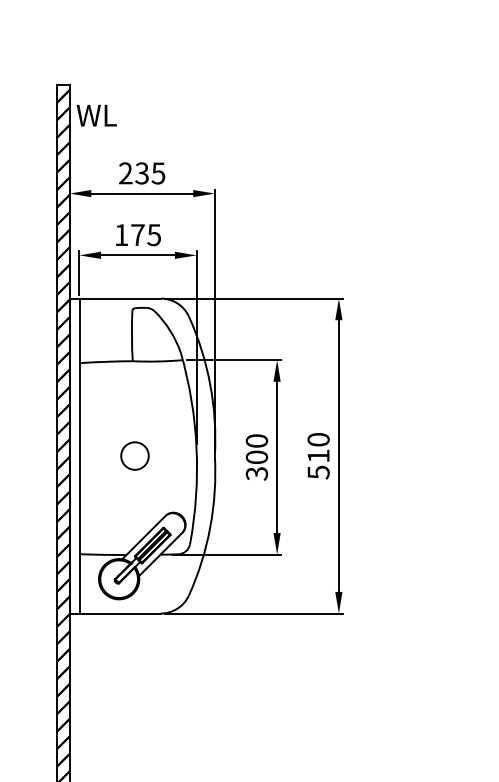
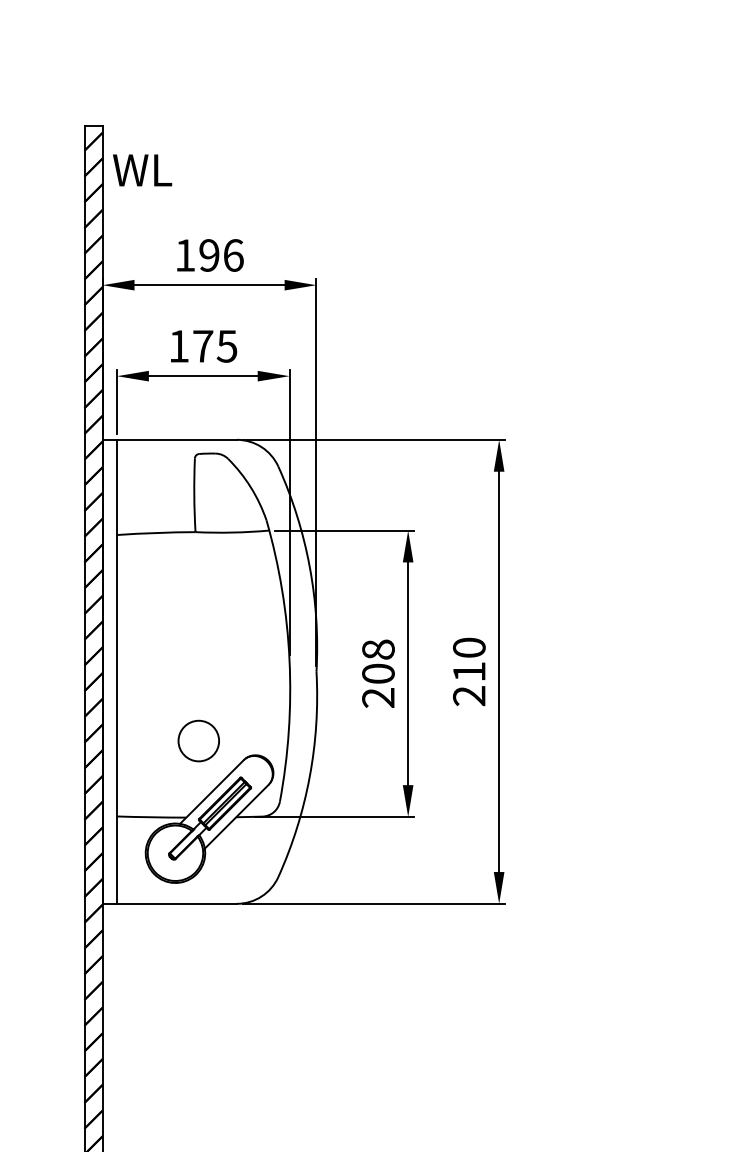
text: (142, 173) -> (209, 255), 235 -> 196
circle: (134, 455) -> (198, 740), moved
text: (257, 457) -> (379, 673), 300 -> 208
text: (318, 472) -> (469, 696), 510 -> 210

